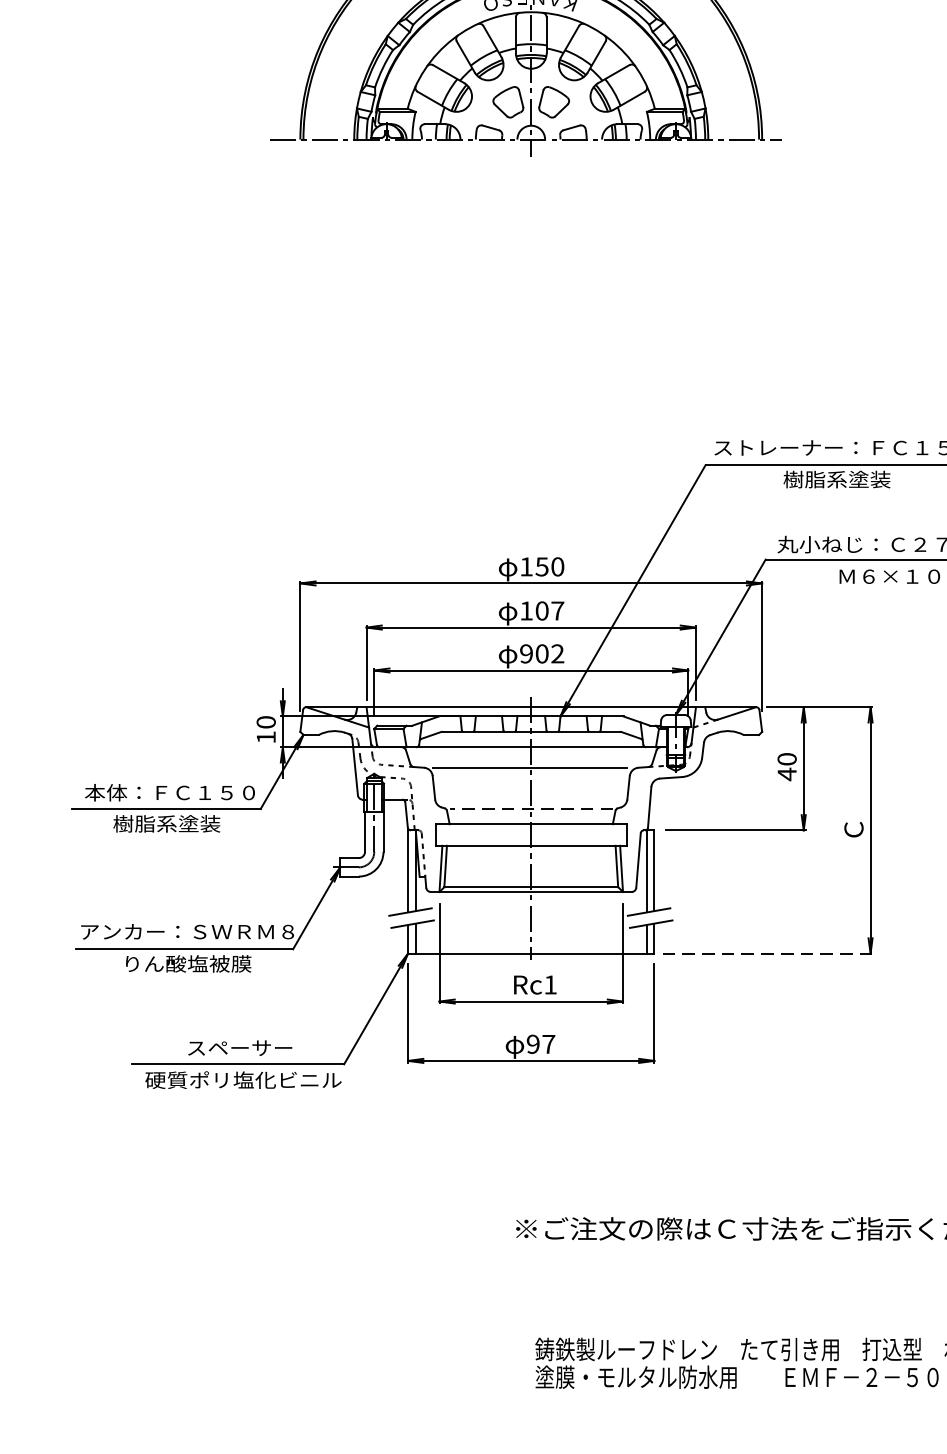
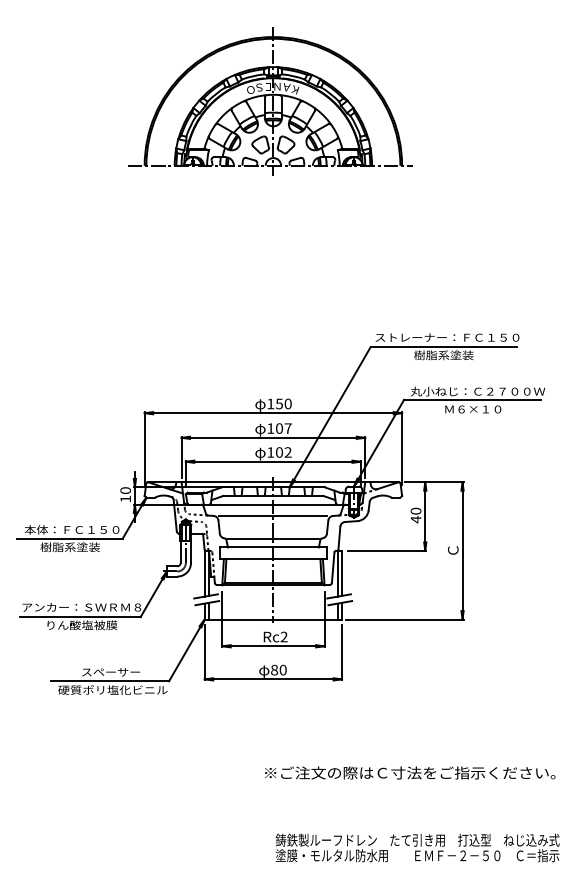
text: (526, 653) -> (270, 452), 902 -> 102
line: (531, 808) -> (273, 538), dashed -> solid
line: (766, 953) -> (404, 619), dashed -> solid
text: (549, 983) -> (283, 636), Rc1 -> Rc2
text: (540, 1043) -> (278, 669), 97 -> 80

